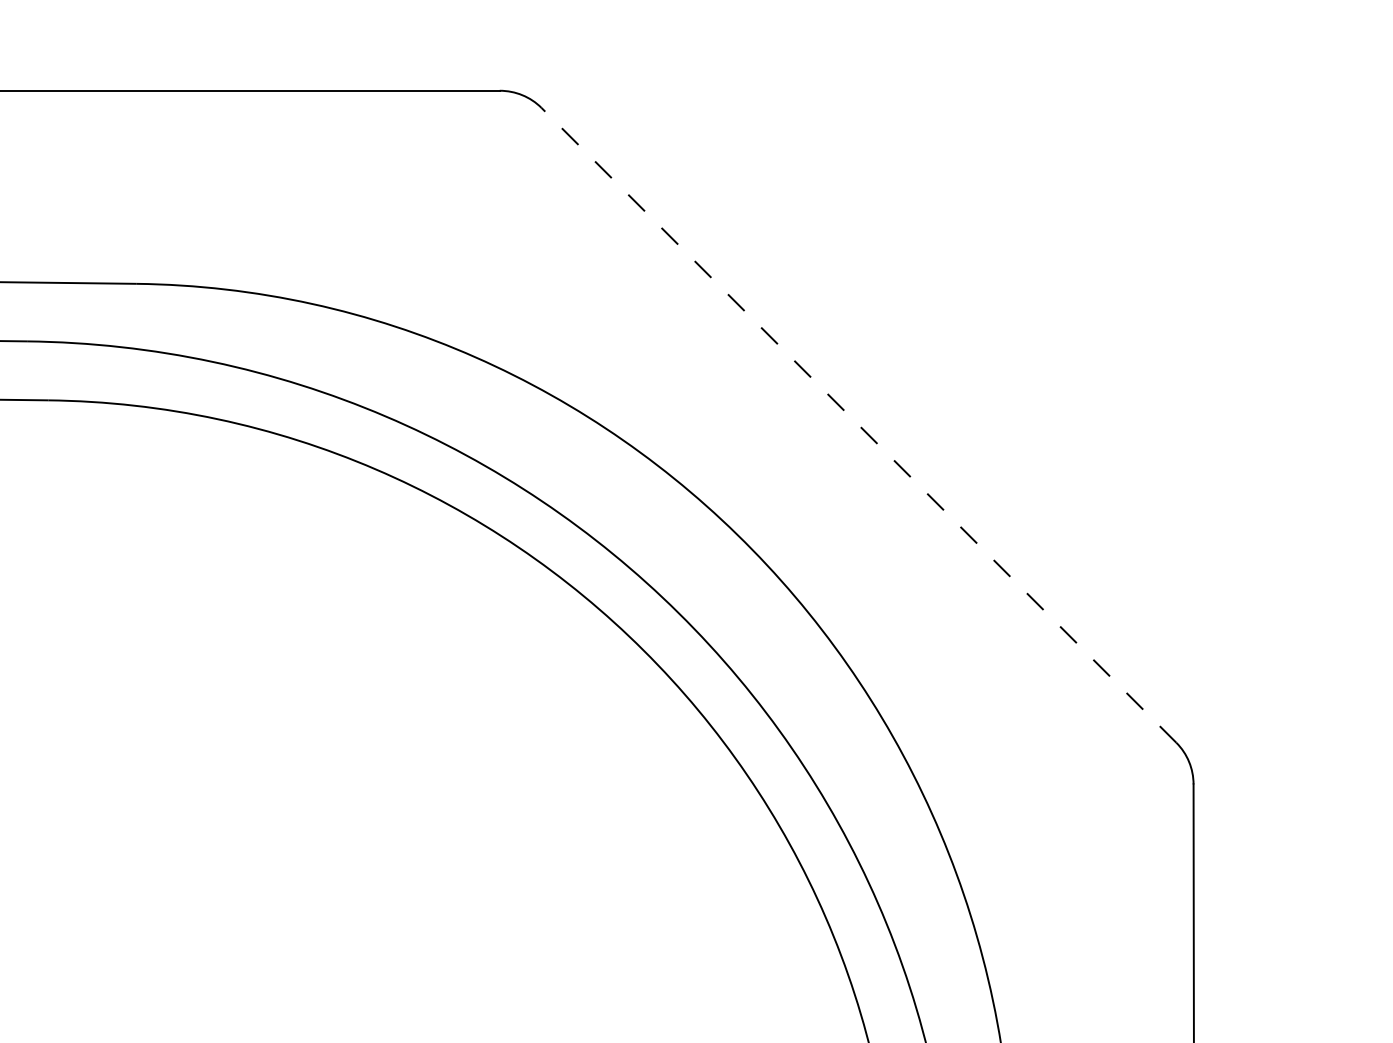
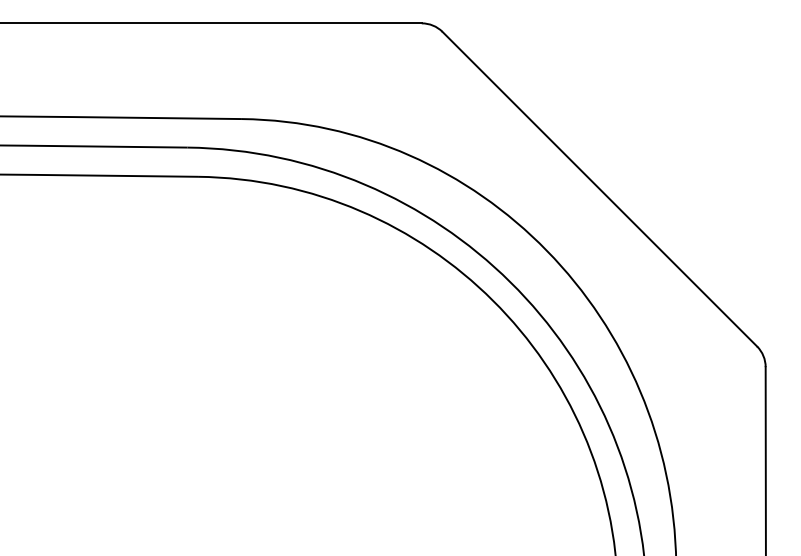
line: (858, 425) -> (599, 189), dashed -> solid

